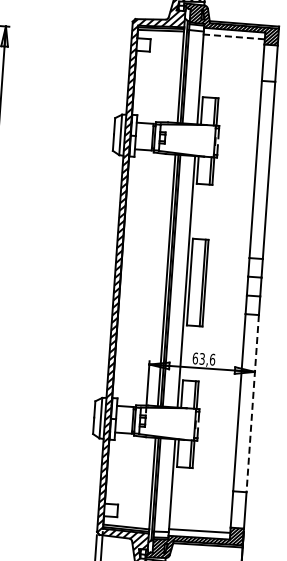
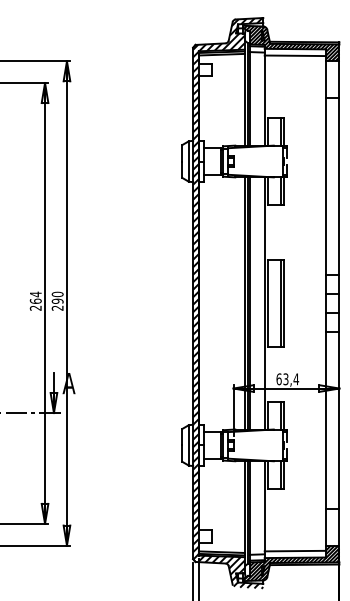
line: (234, 36) -> (295, 55), dashed -> solid
text: (211, 359) -> (295, 379), 63,6 -> 63,4
line: (252, 403) -> (339, 420), dashed -> solid

